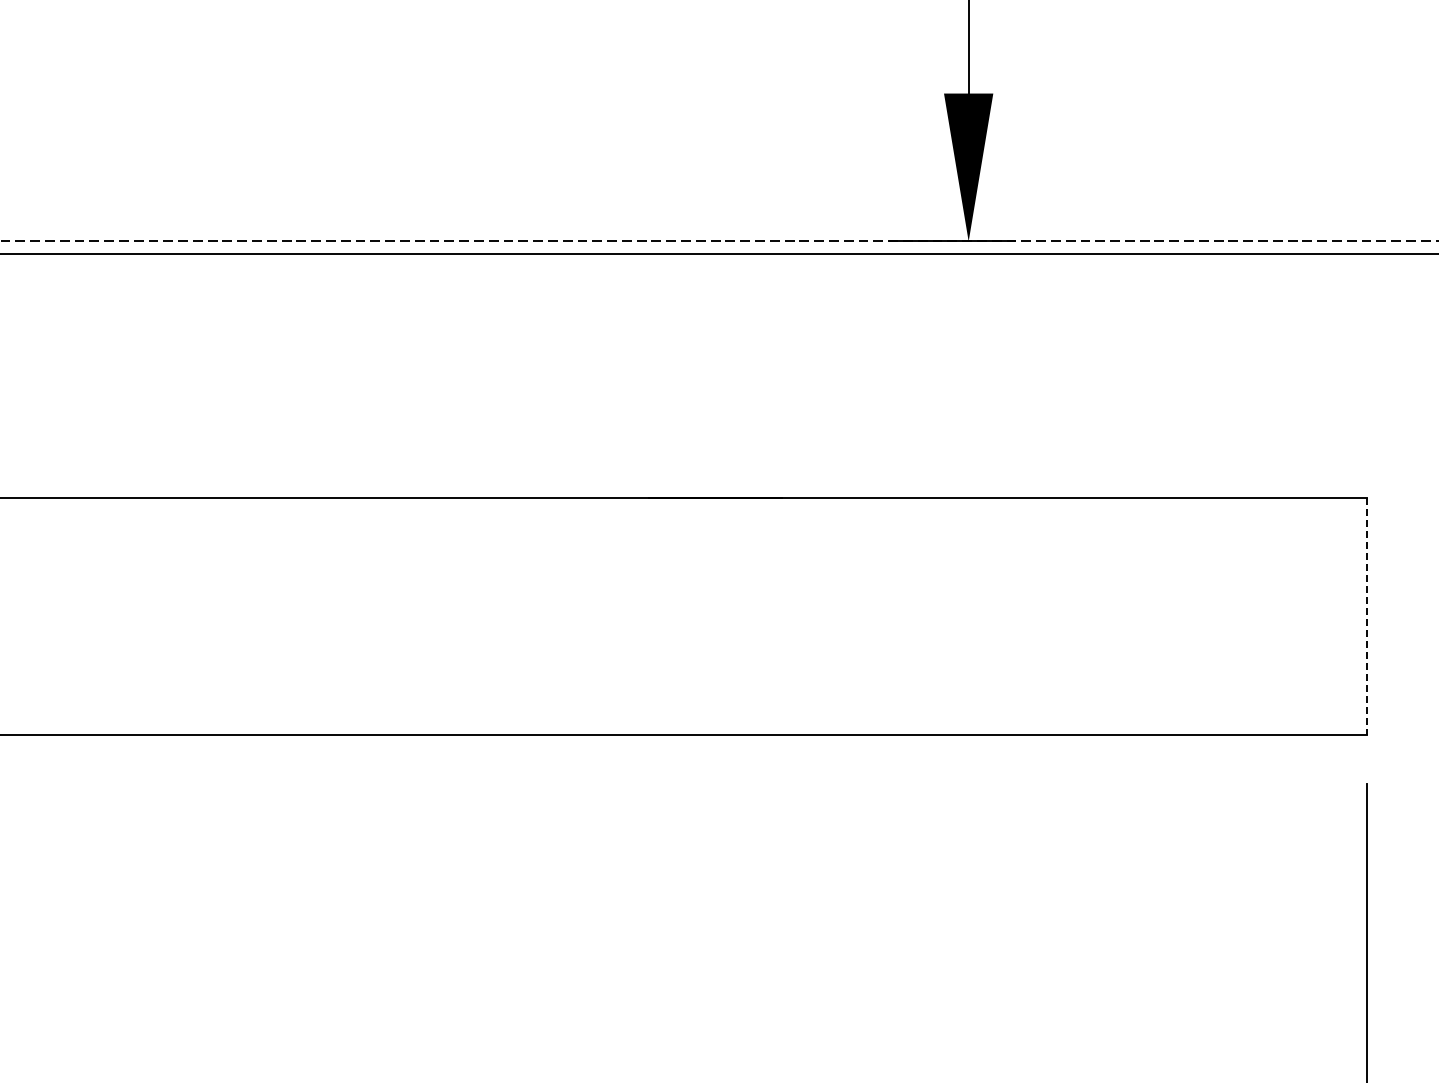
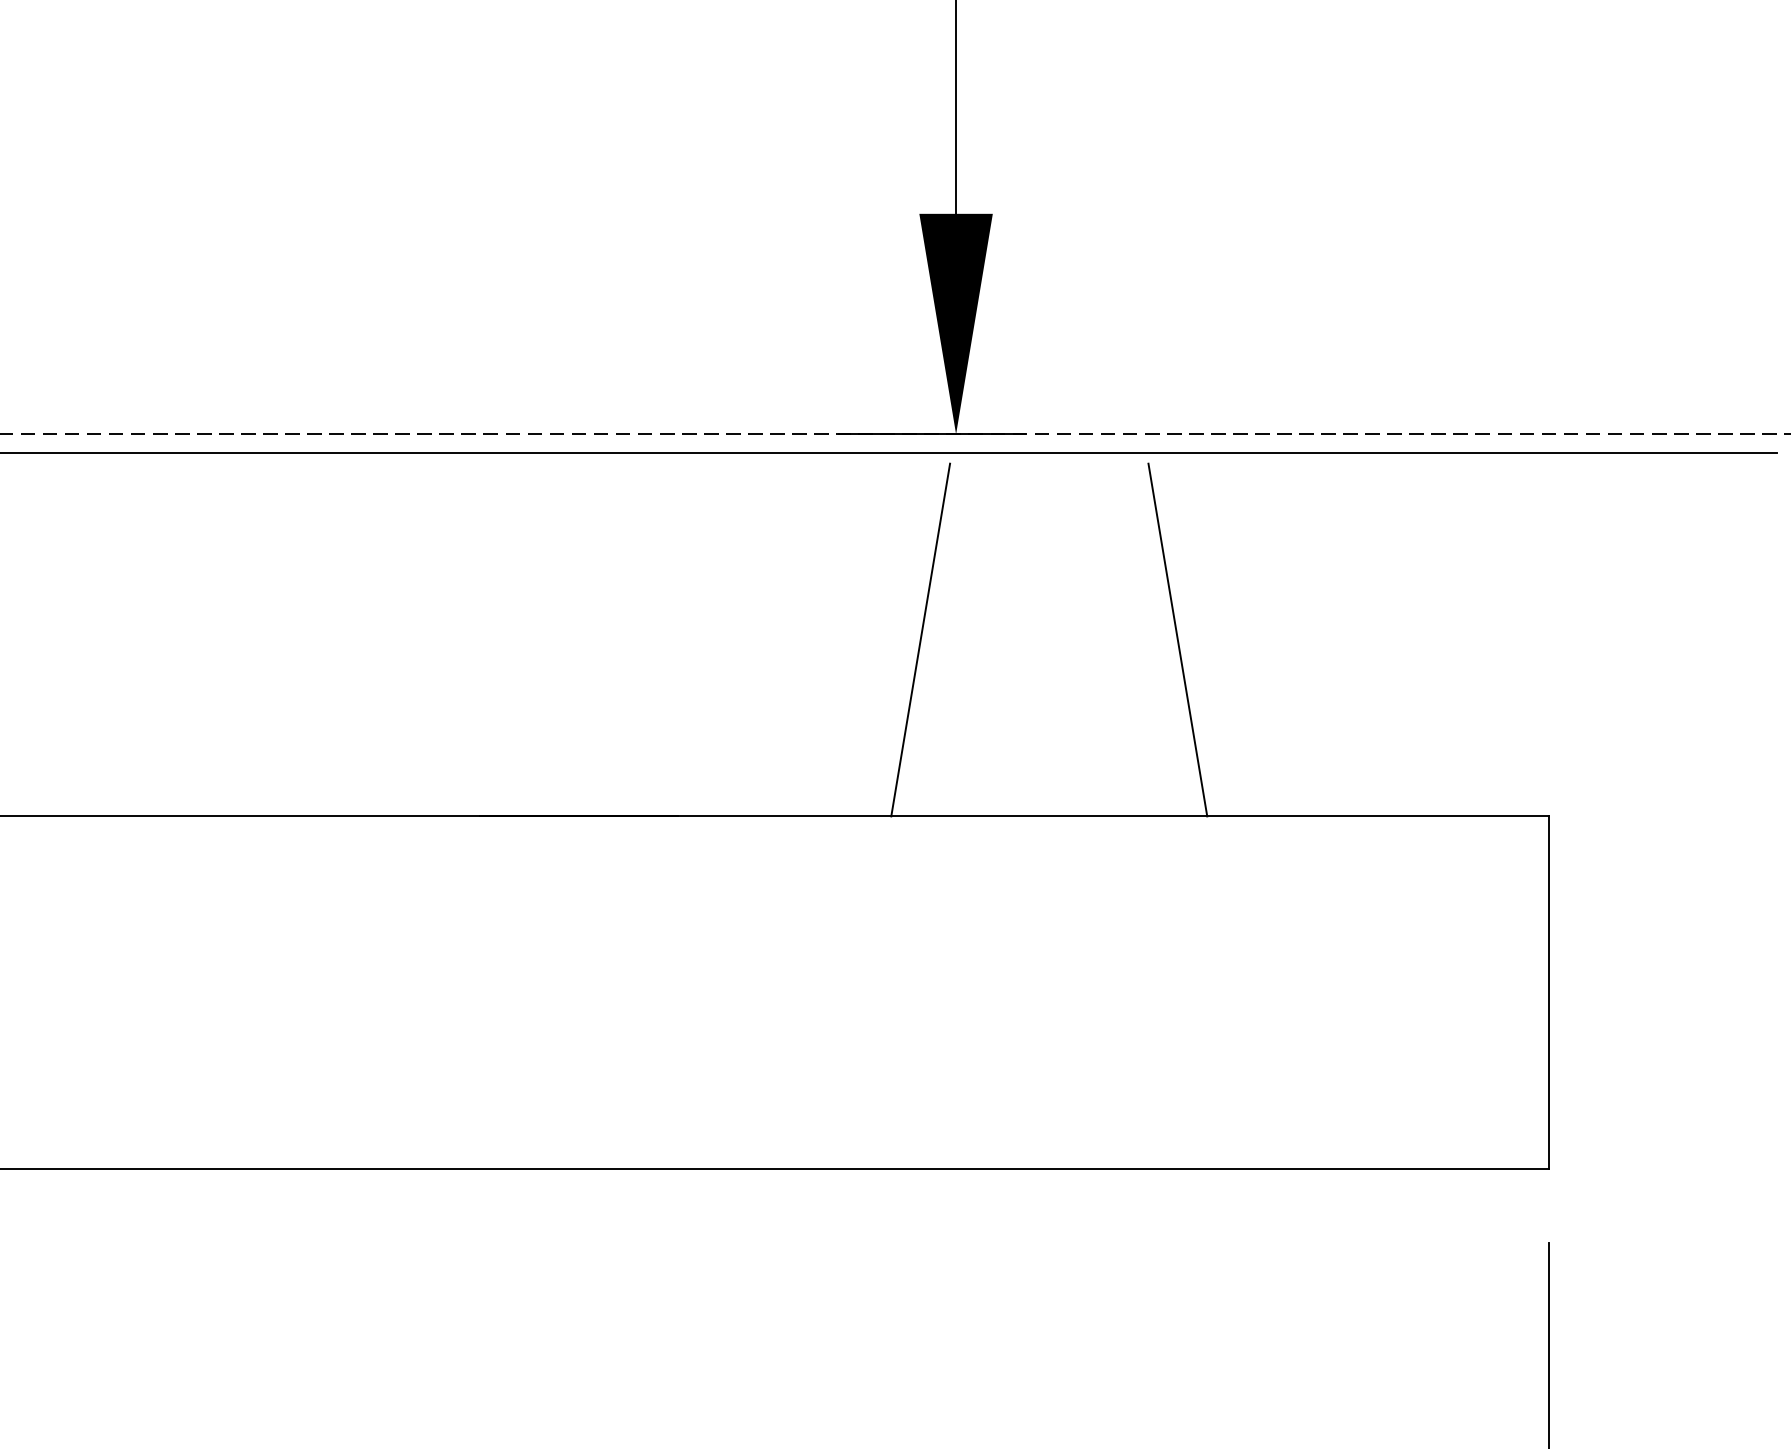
line: (944, 379) -> (920, 639), added
line: (1117, 379) -> (1177, 639), added
line: (1366, 616) -> (1548, 993), dashed -> solid

